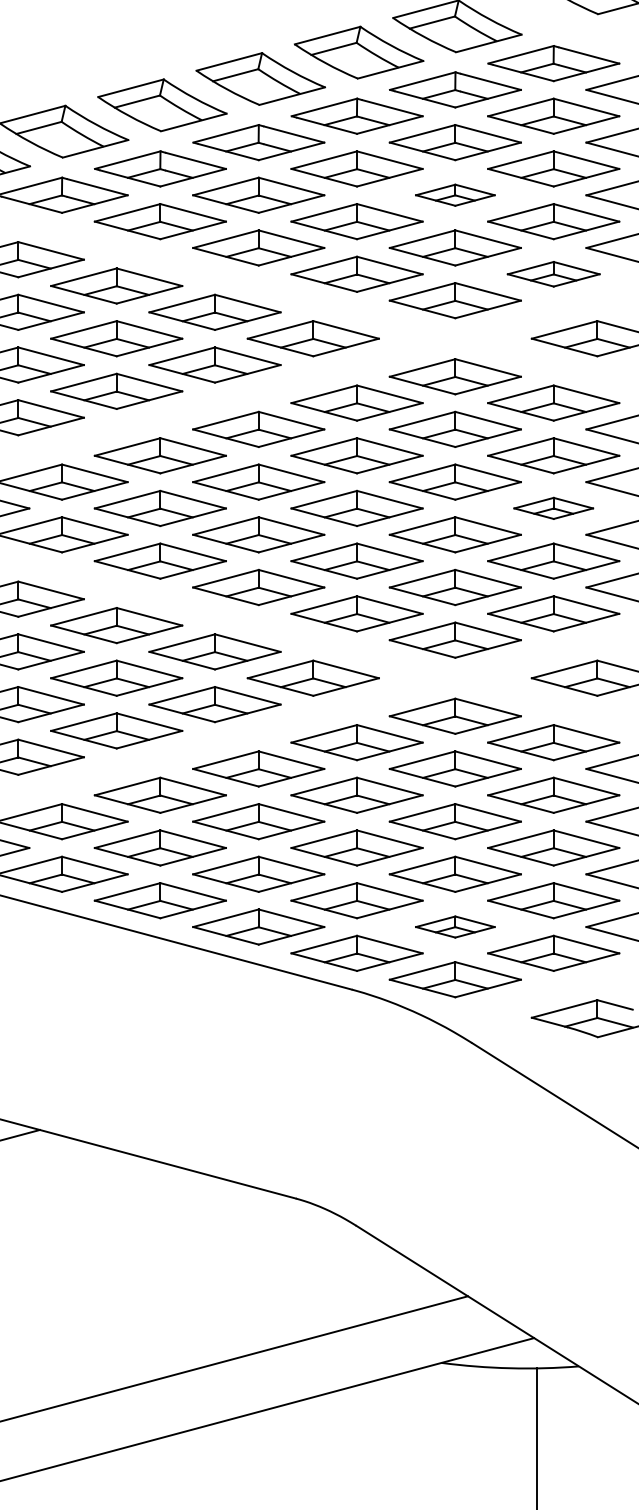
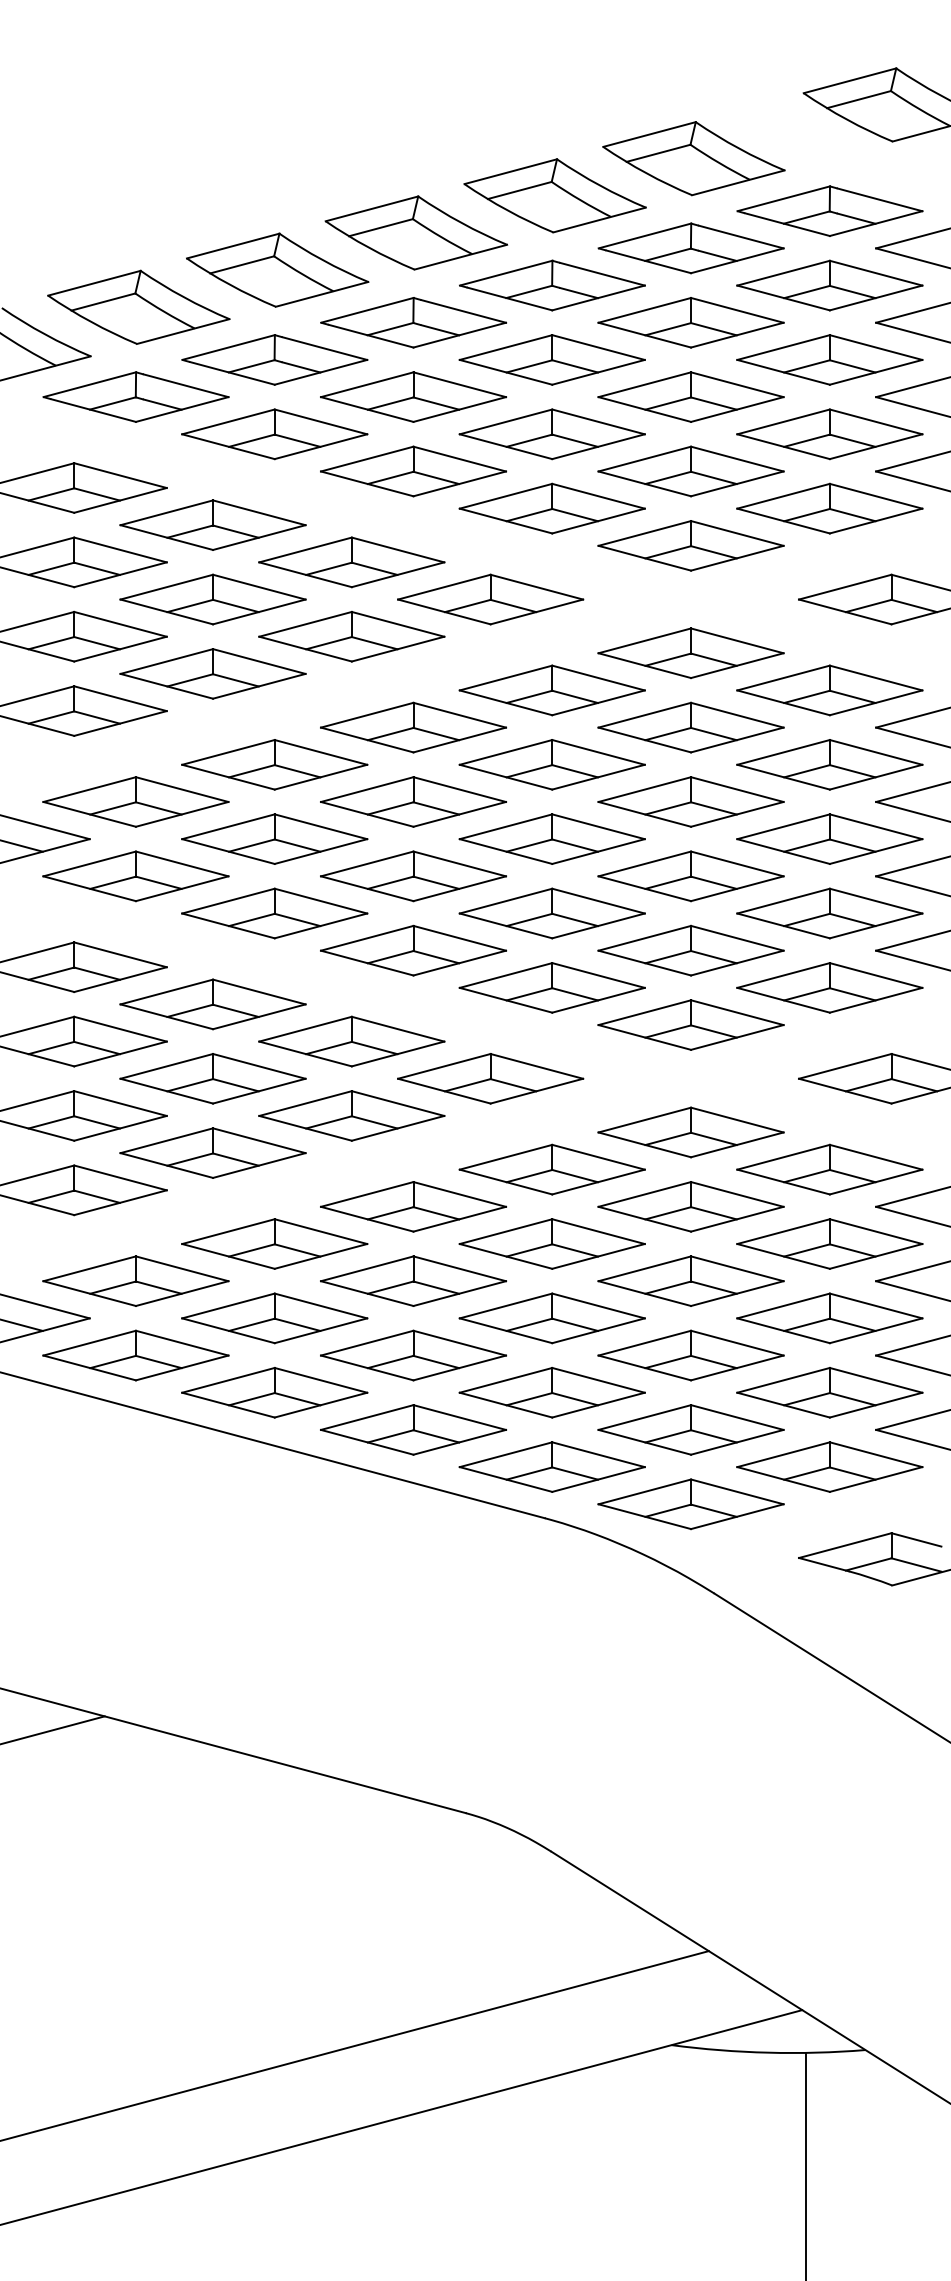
part: (454, 194) -> (690, 396), size x1.67
part: (553, 274) -> (829, 508), size x1.43
part: (553, 508) -> (829, 838), size x1.67
part: (454, 926) -> (690, 1429), size x1.67

